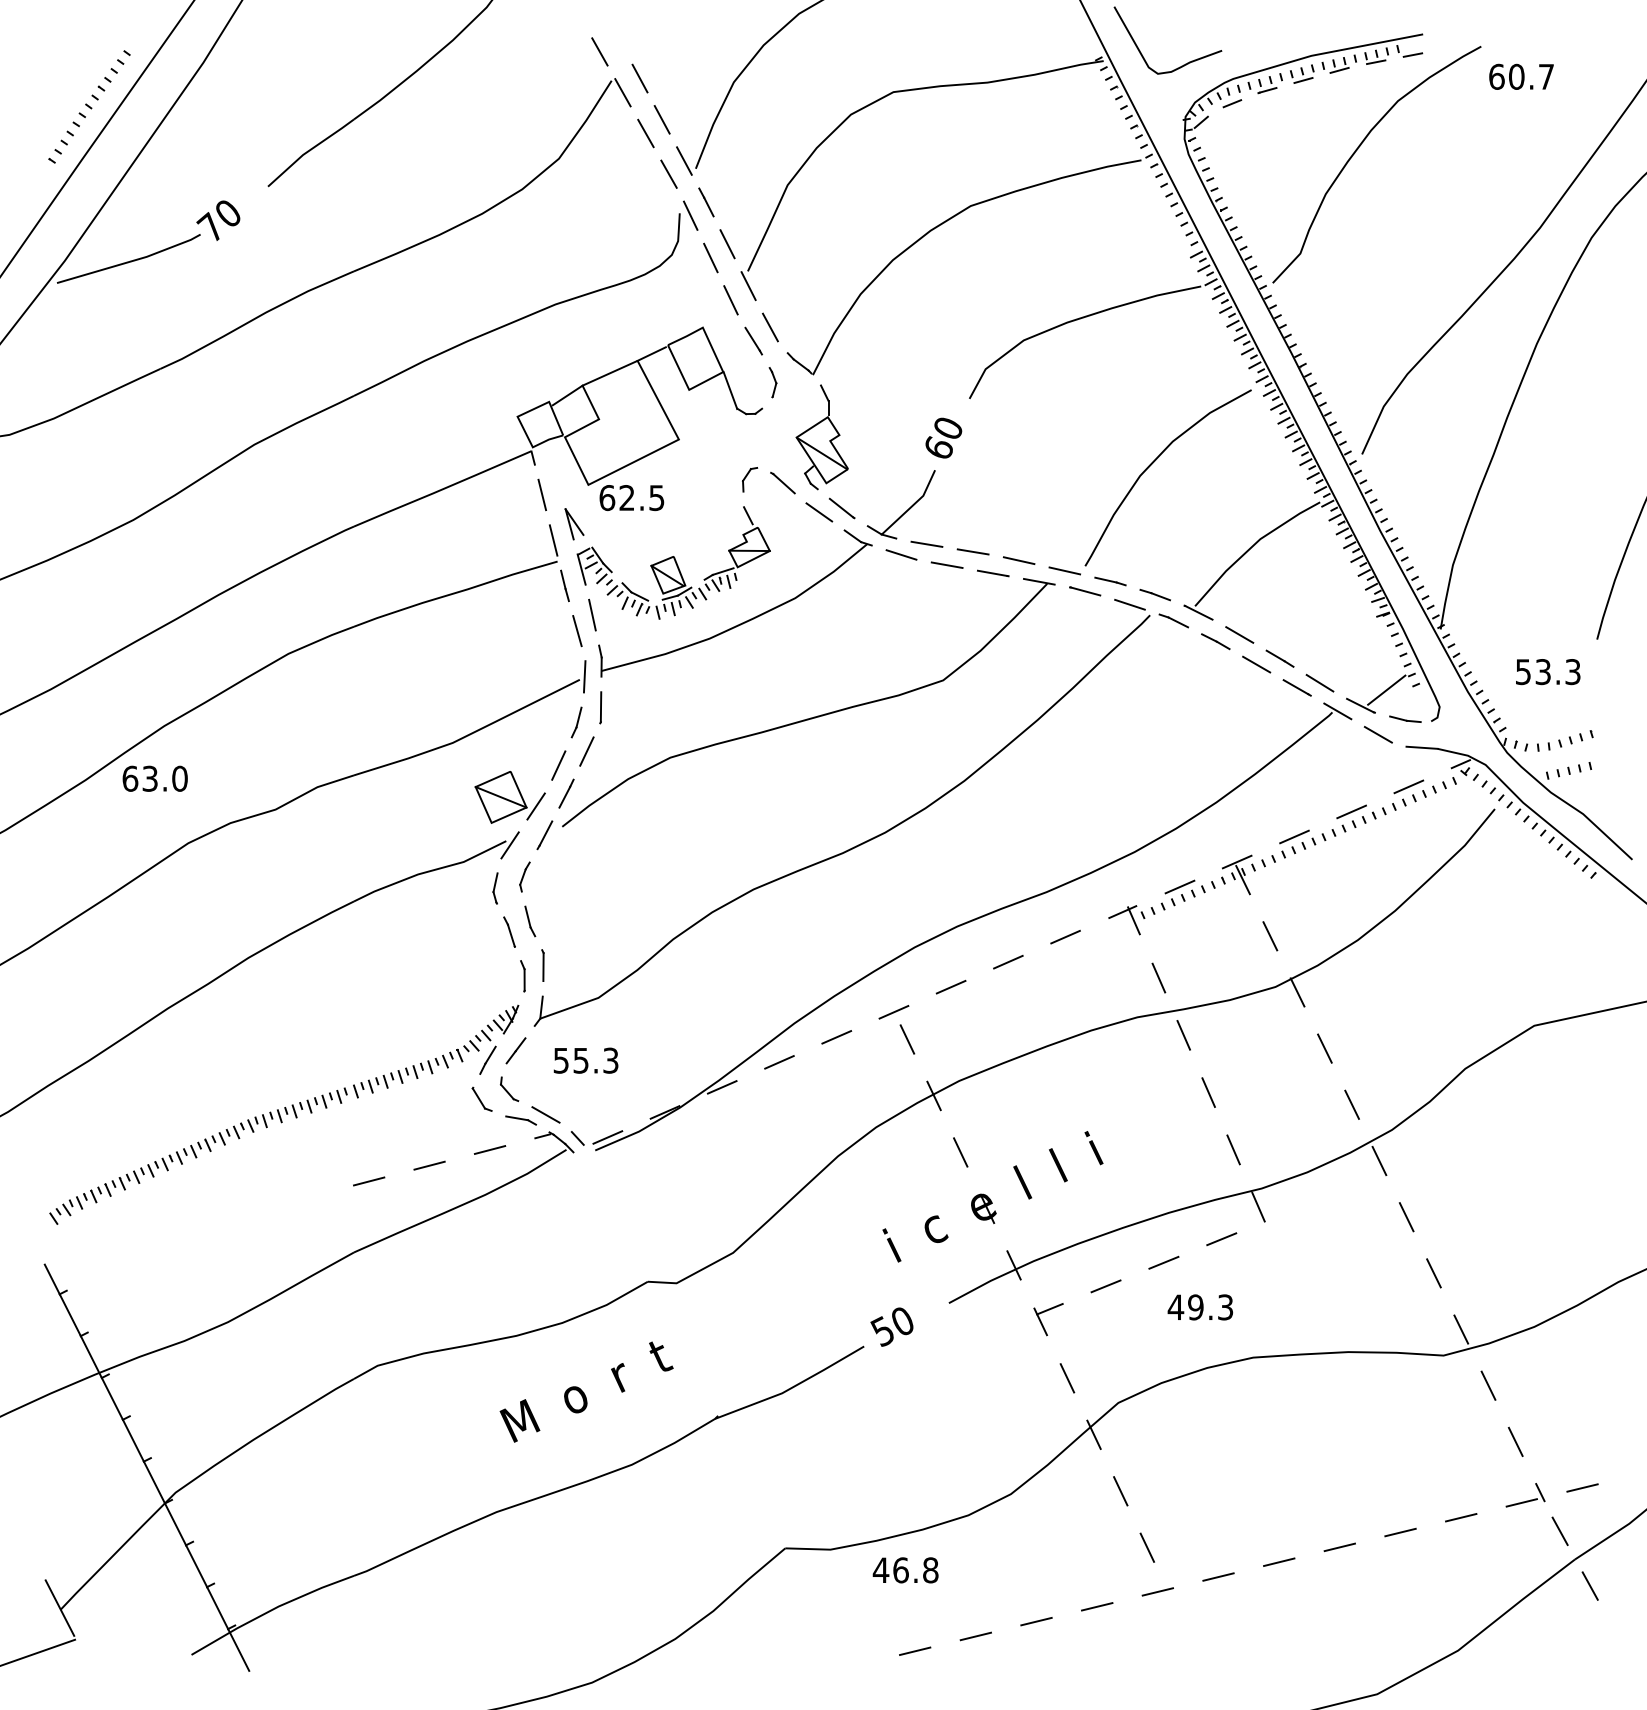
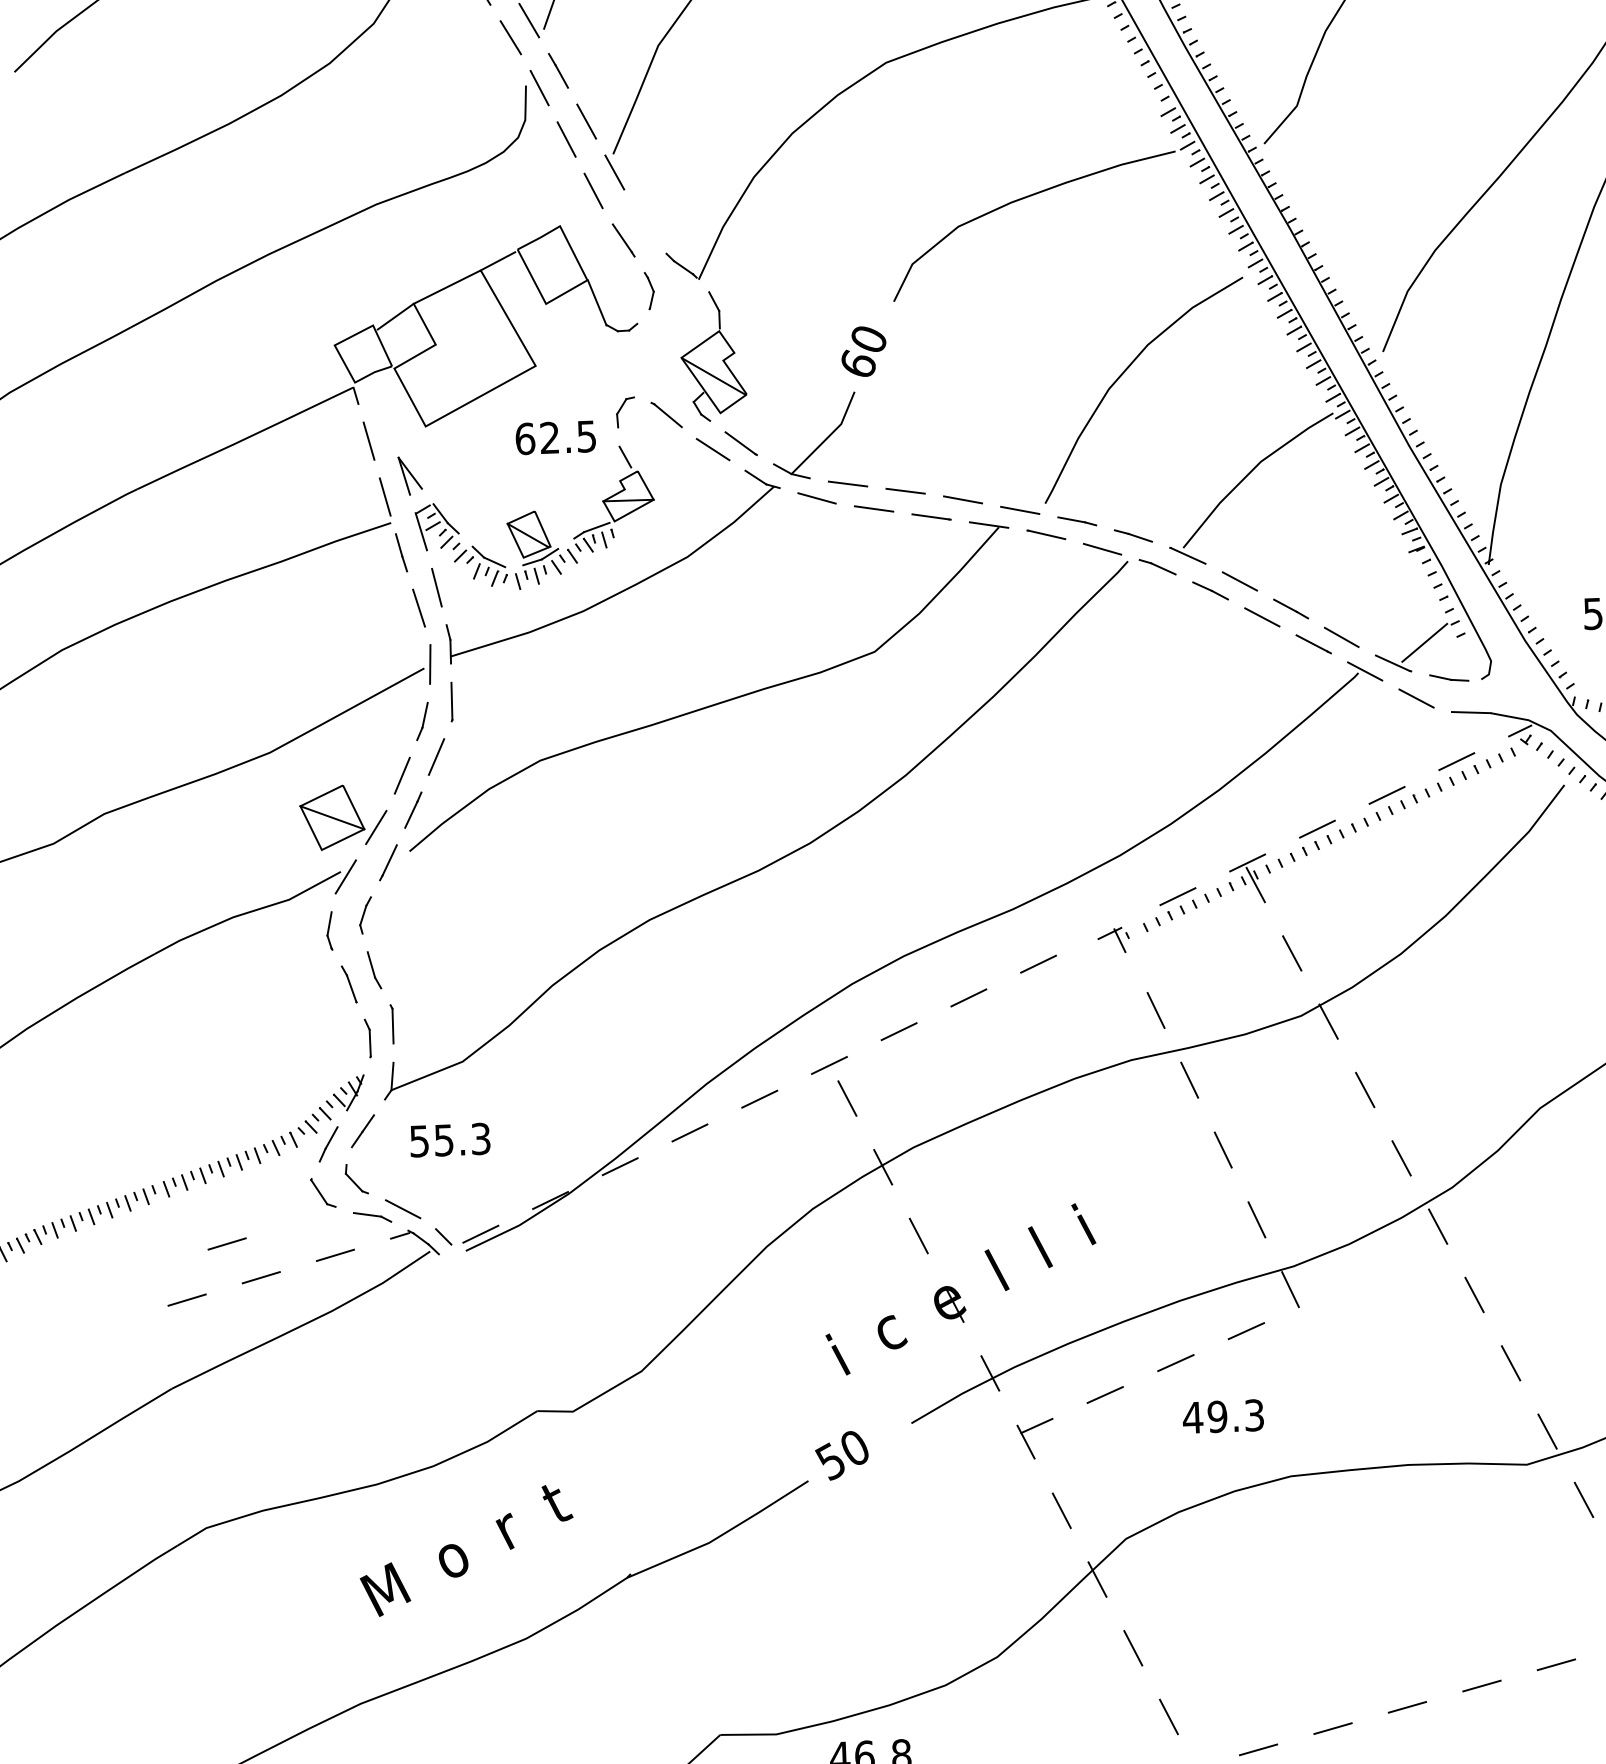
line: (770, 327) -> (643, 222), removed
text: (631, 498) -> (555, 438), moved
part: (1126, 920) -> (1113, 940), size x0.7
line: (403, 1137) -> (227, 1243), added

